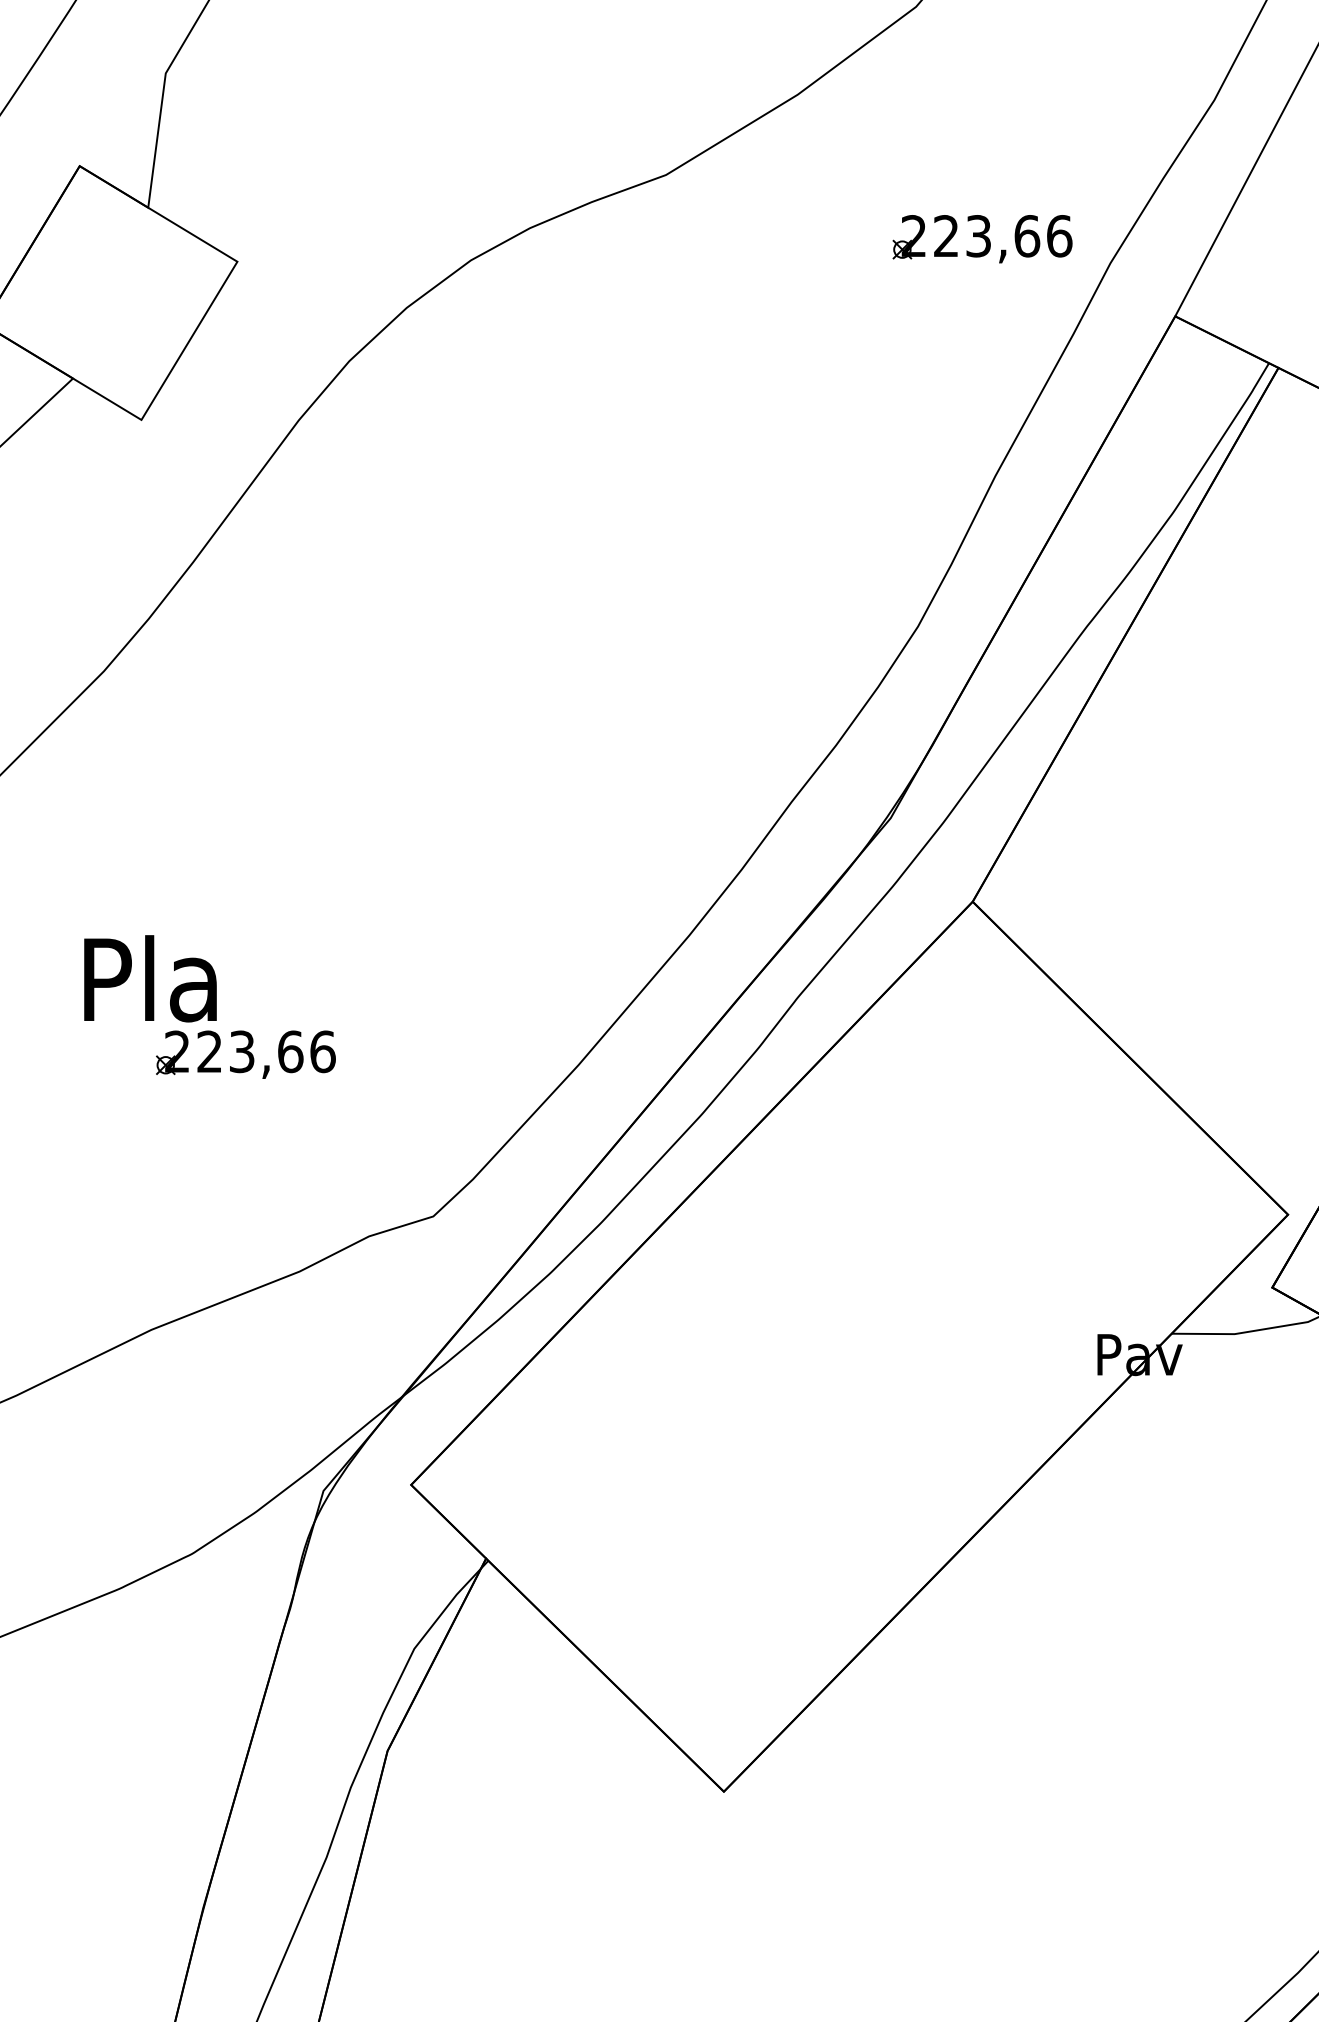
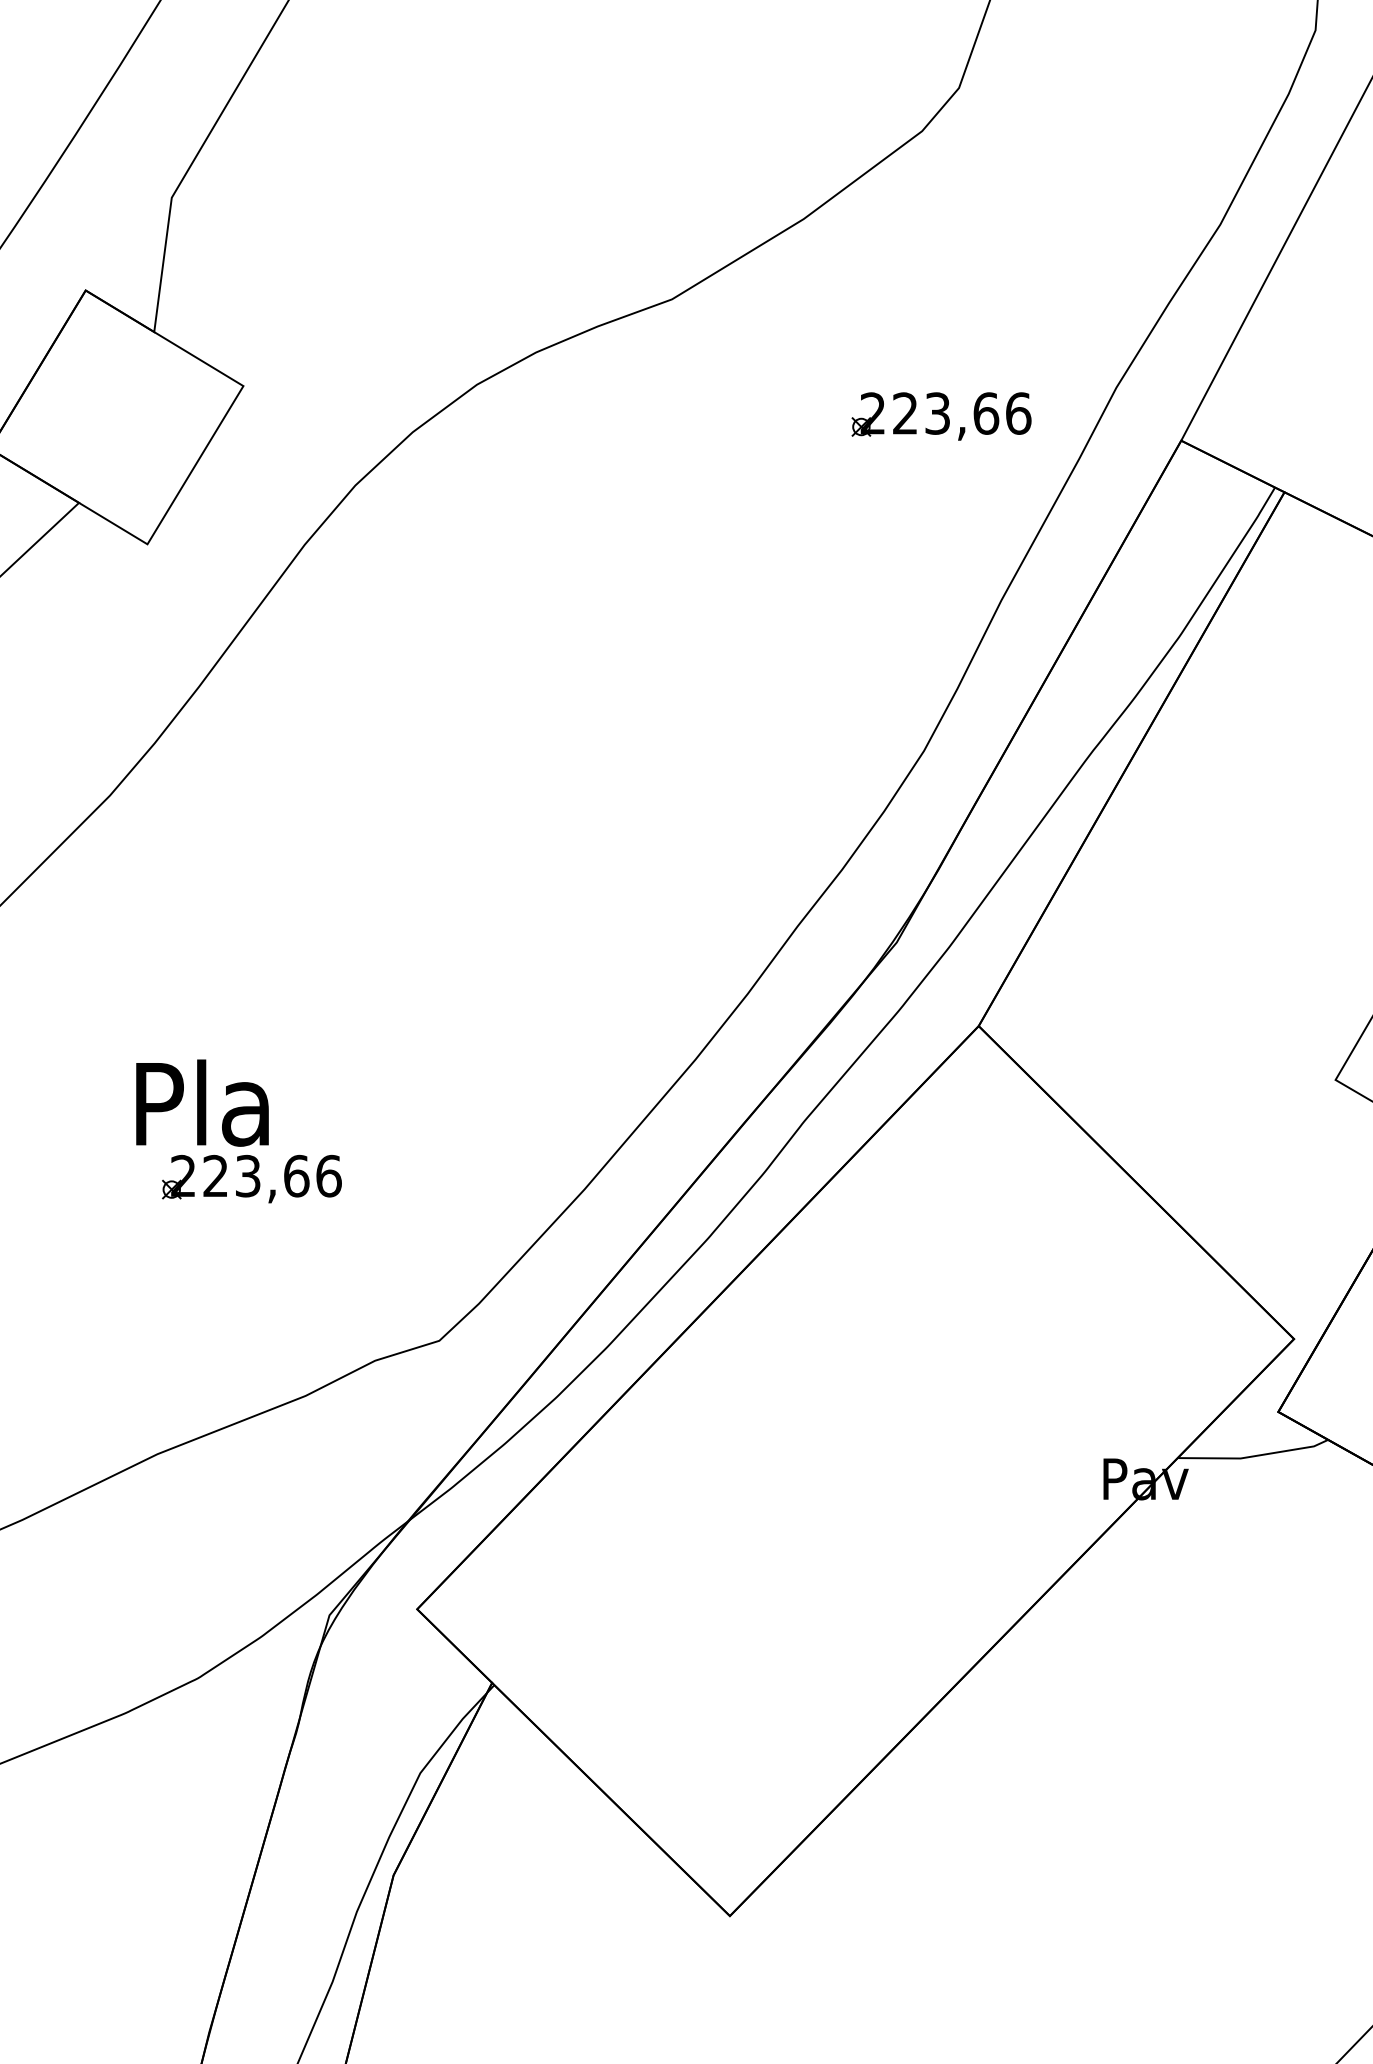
part: (982, 239) -> (941, 416), moved
text: (150, 978) -> (202, 1102), moved

